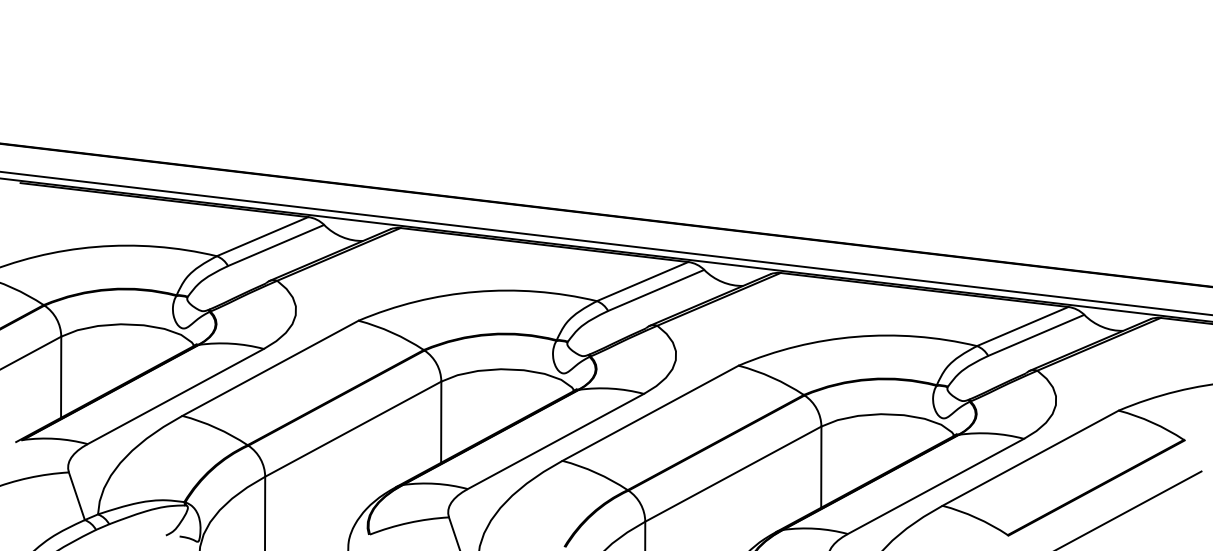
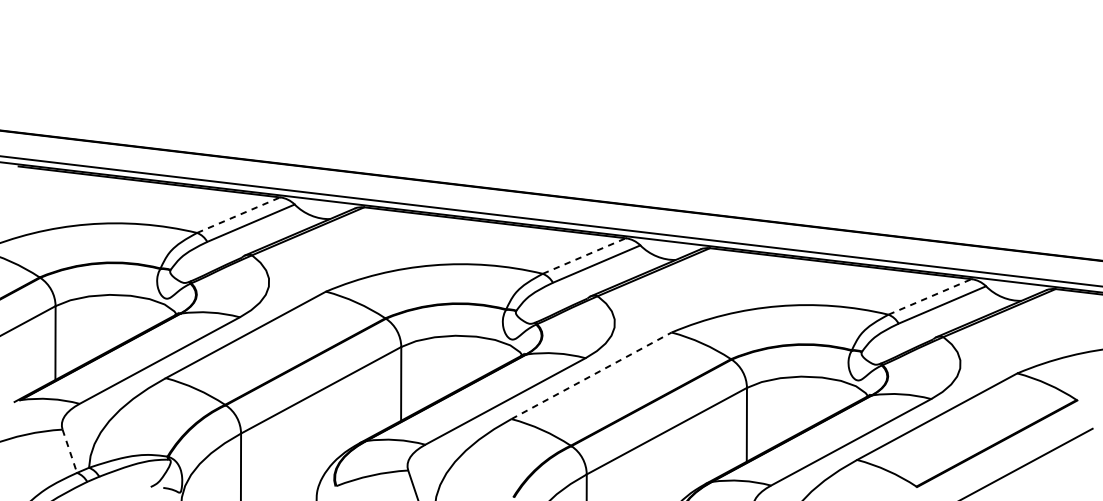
line: (262, 236) -> (238, 215), solid -> dashed
line: (642, 281) -> (584, 255), solid -> dashed
line: (1022, 326) -> (929, 296), solid -> dashed
line: (650, 413) -> (591, 376), solid -> dashed
line: (77, 496) -> (70, 451), solid -> dashed

